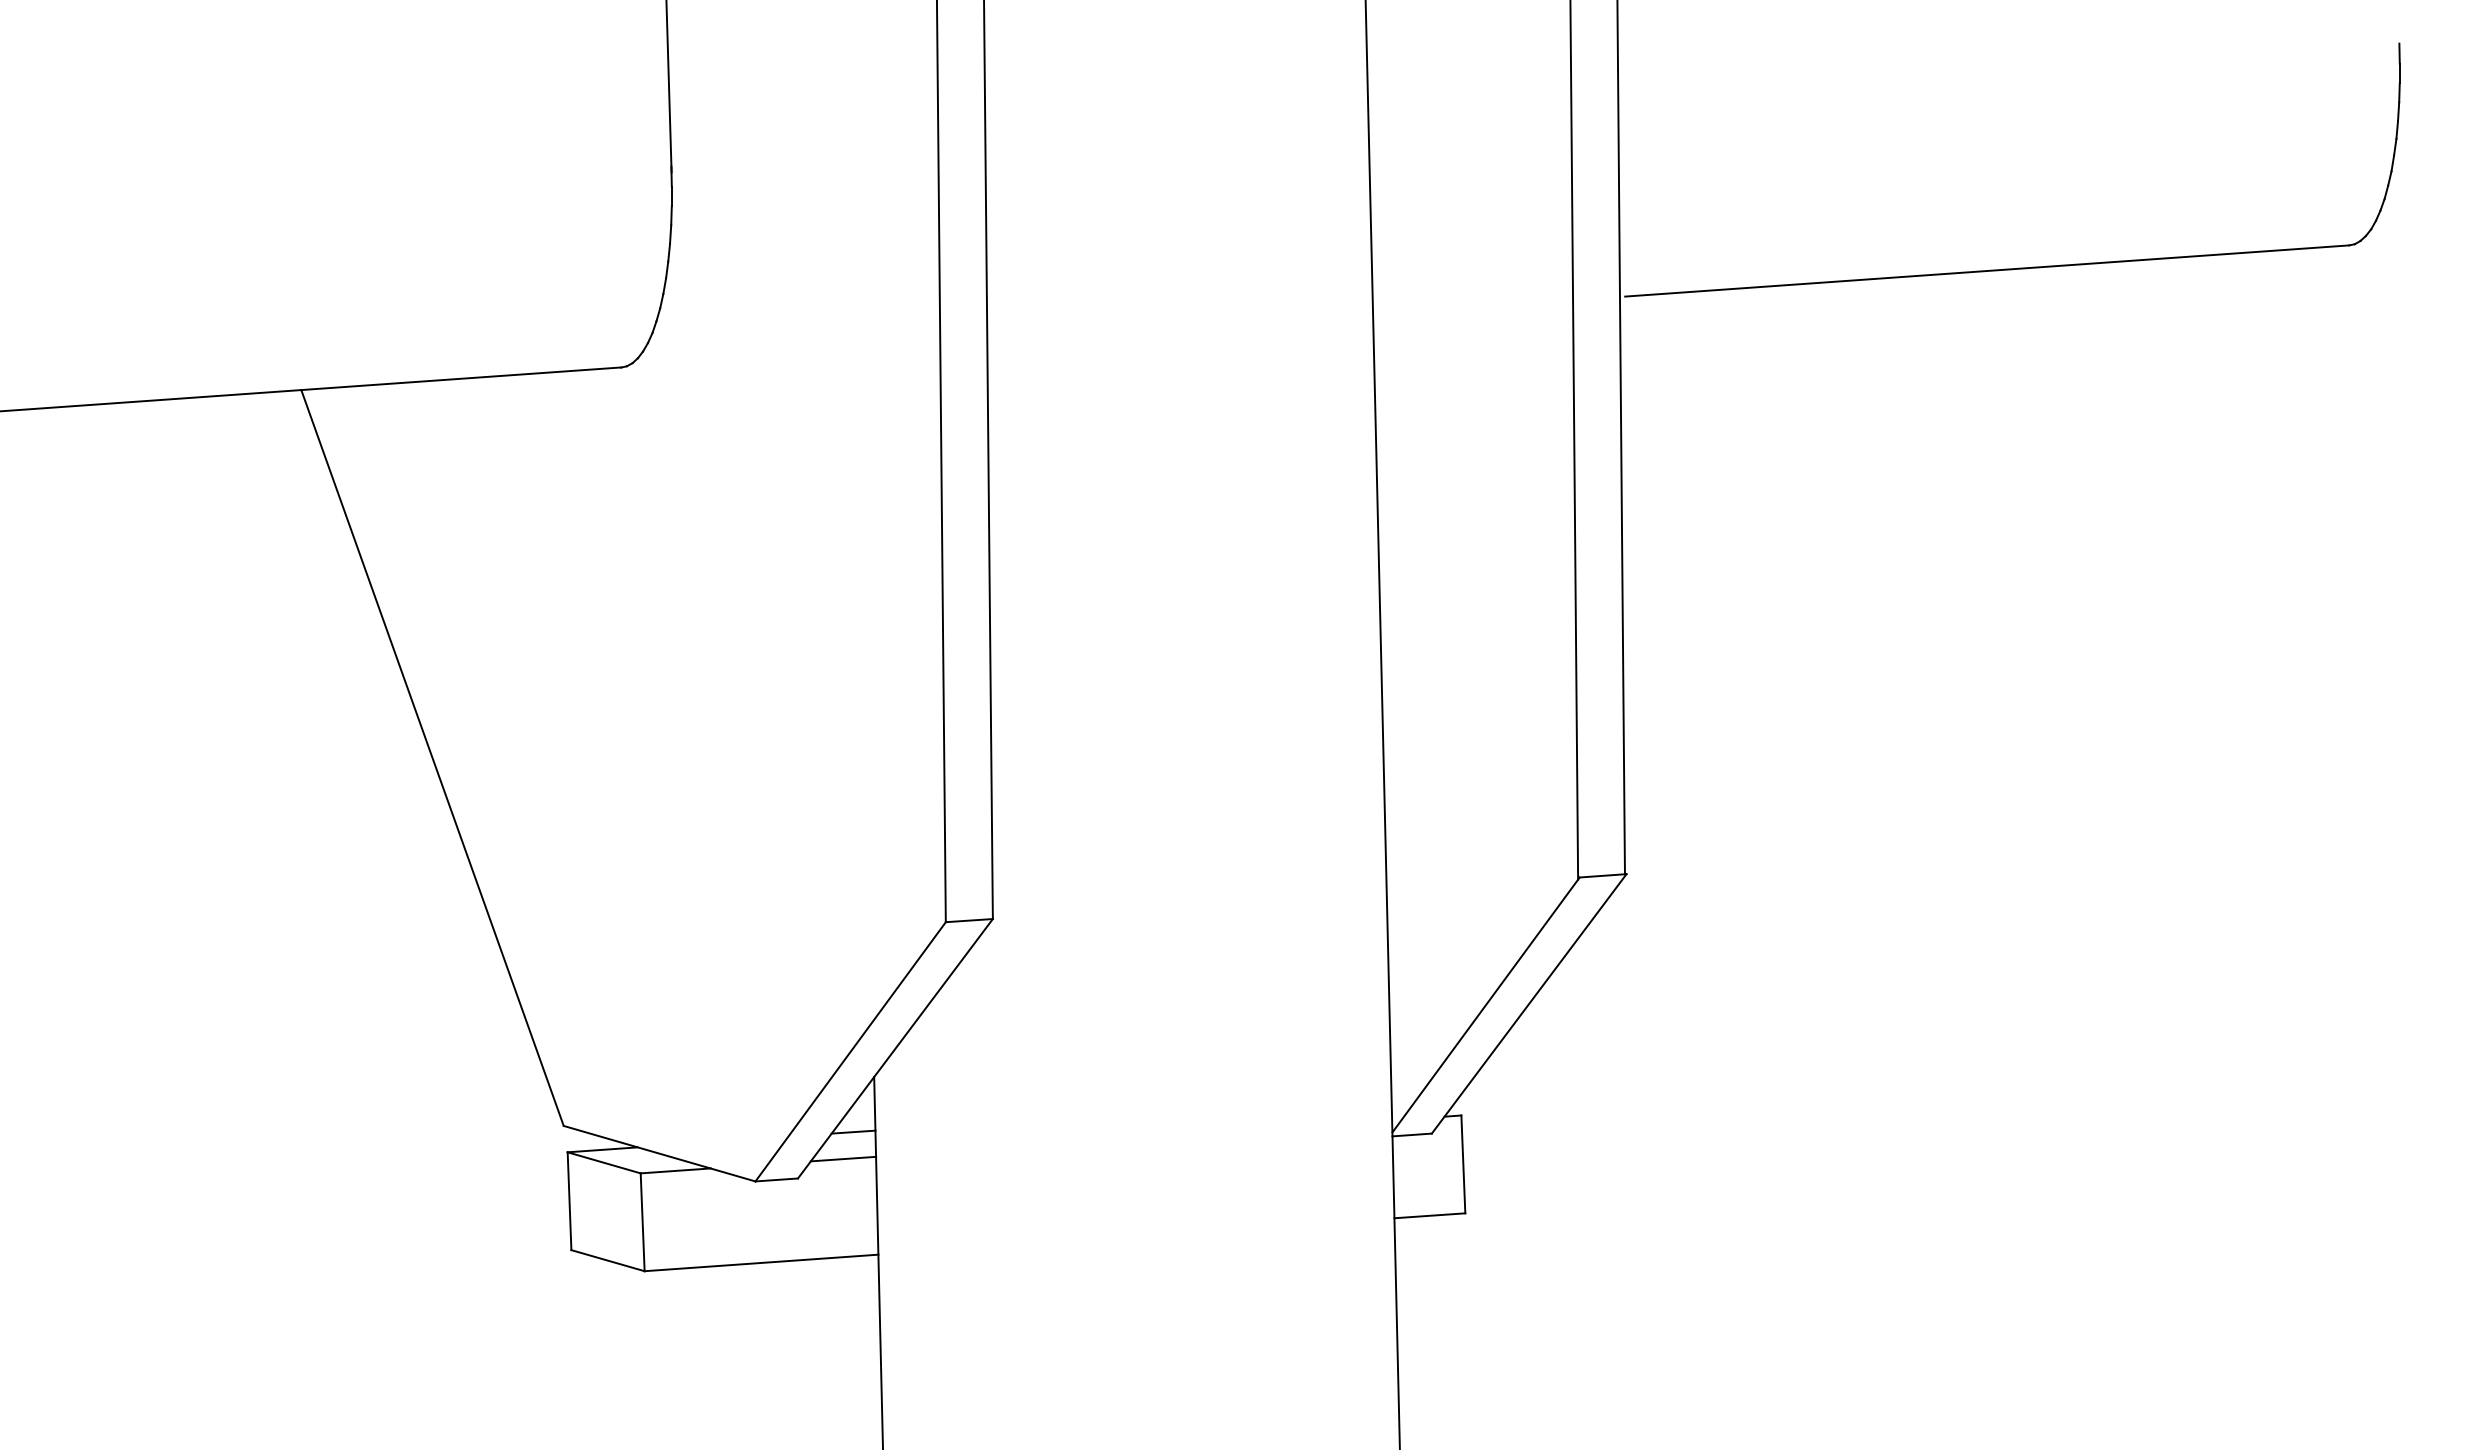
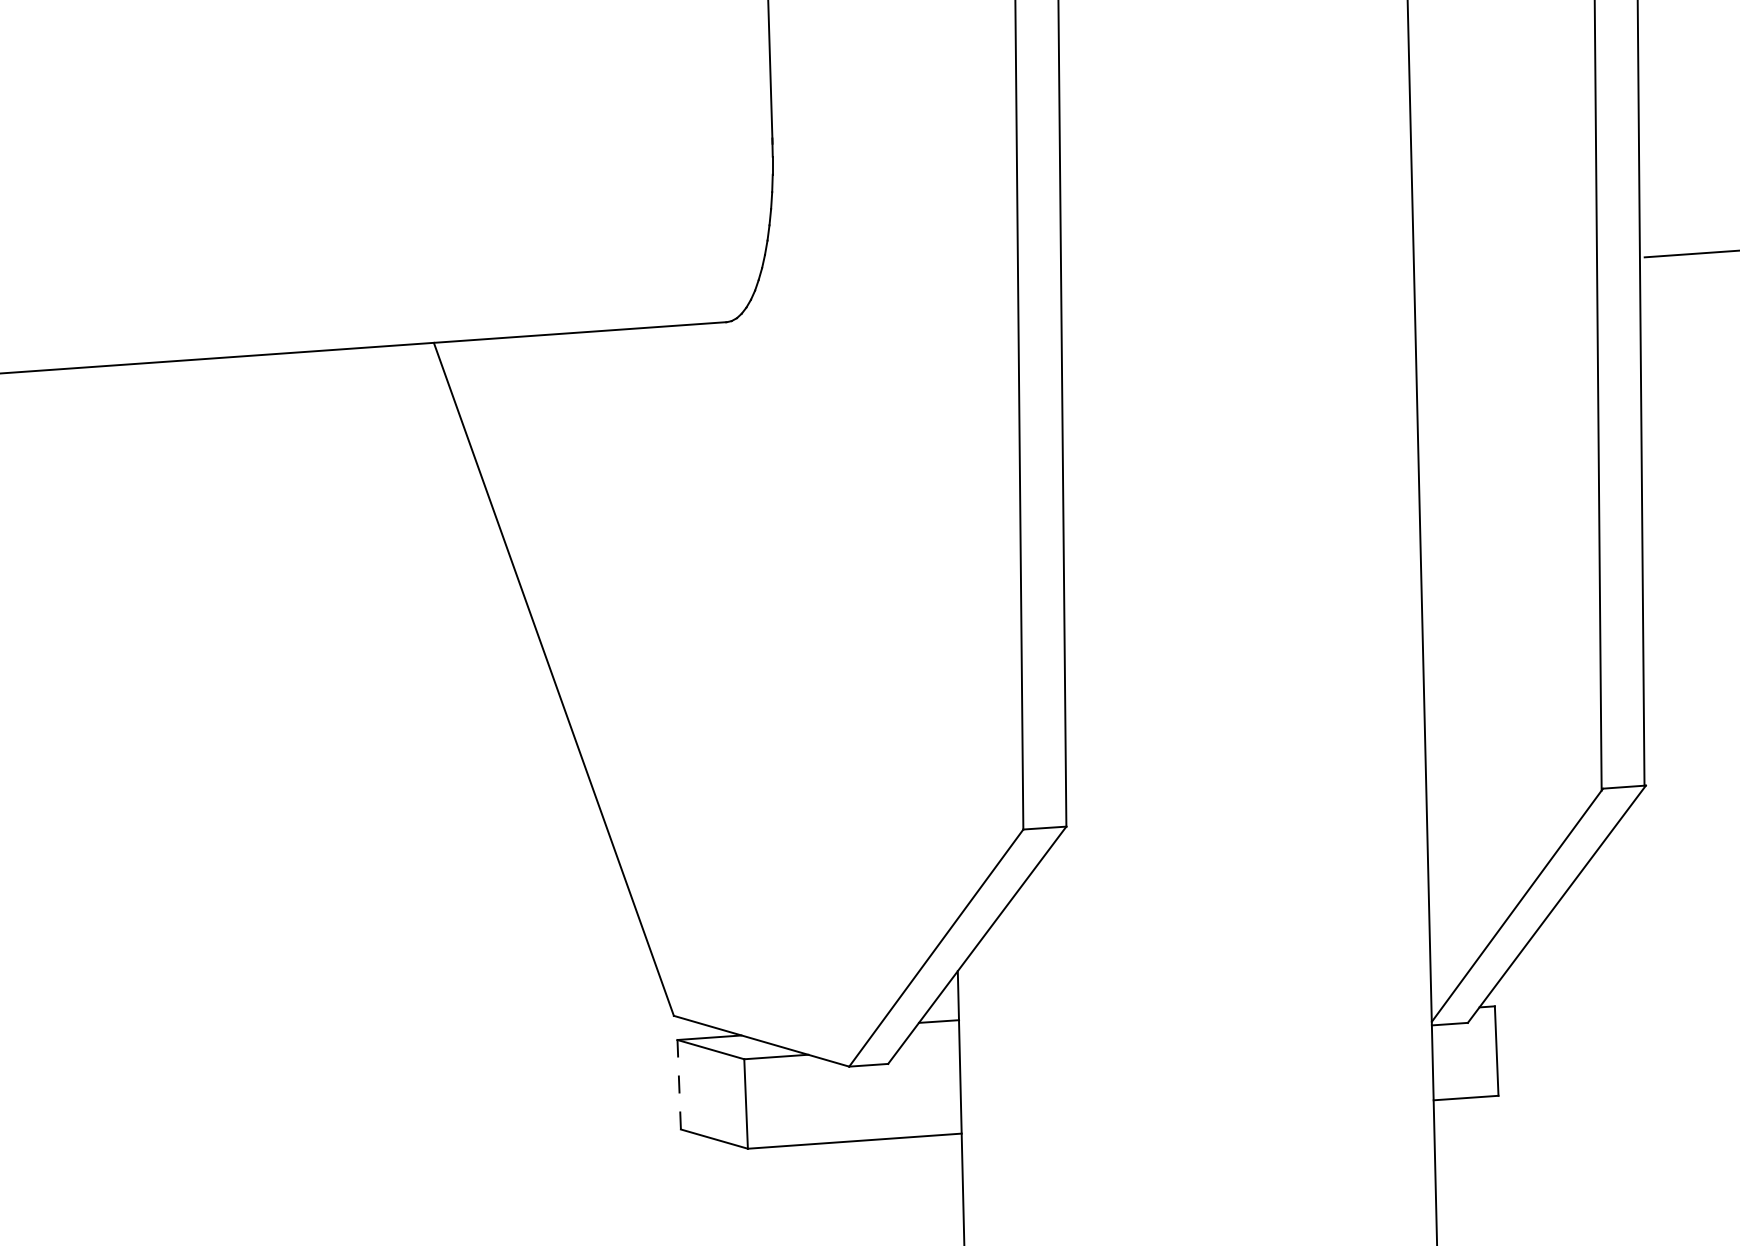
line: (843, 1158) -> (929, 1045), removed
line: (569, 1201) -> (679, 1084), solid -> dashed

